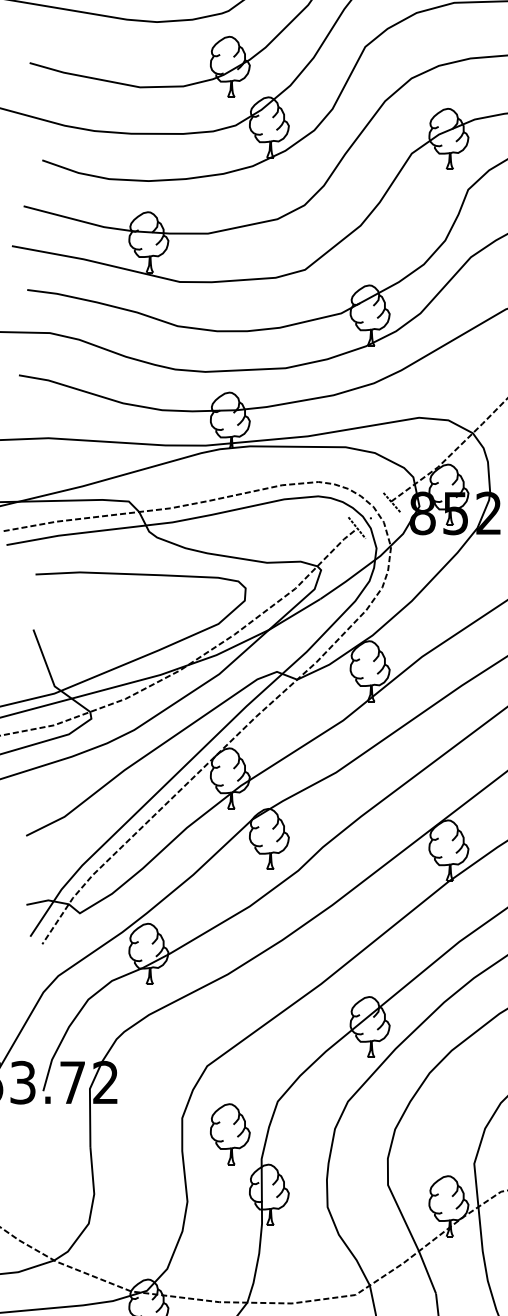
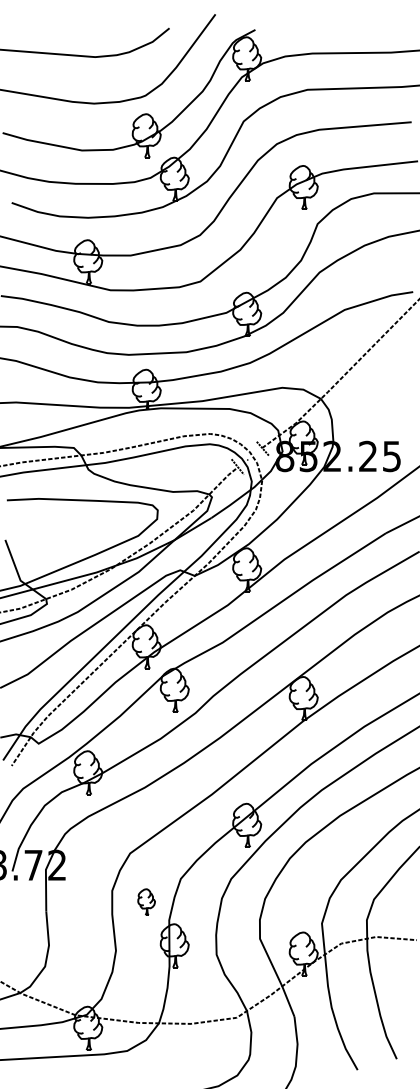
part: (229, 1133) -> (146, 901), size x0.6

